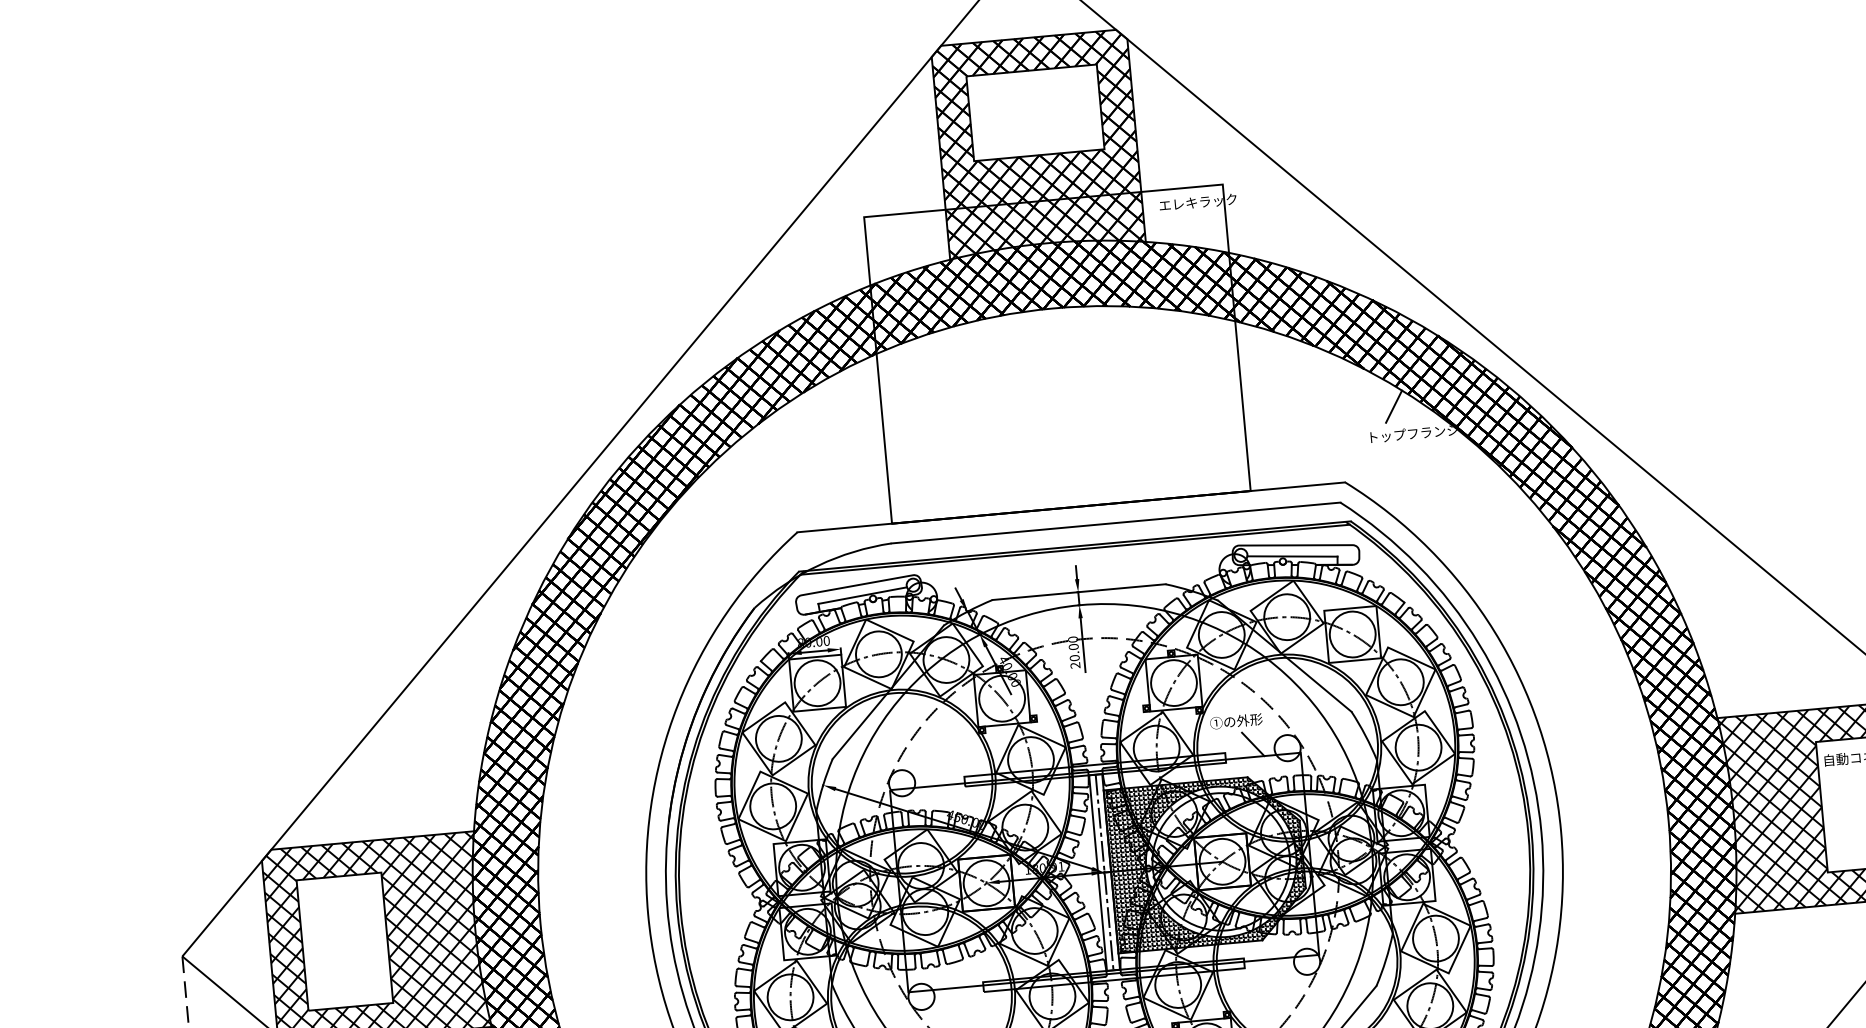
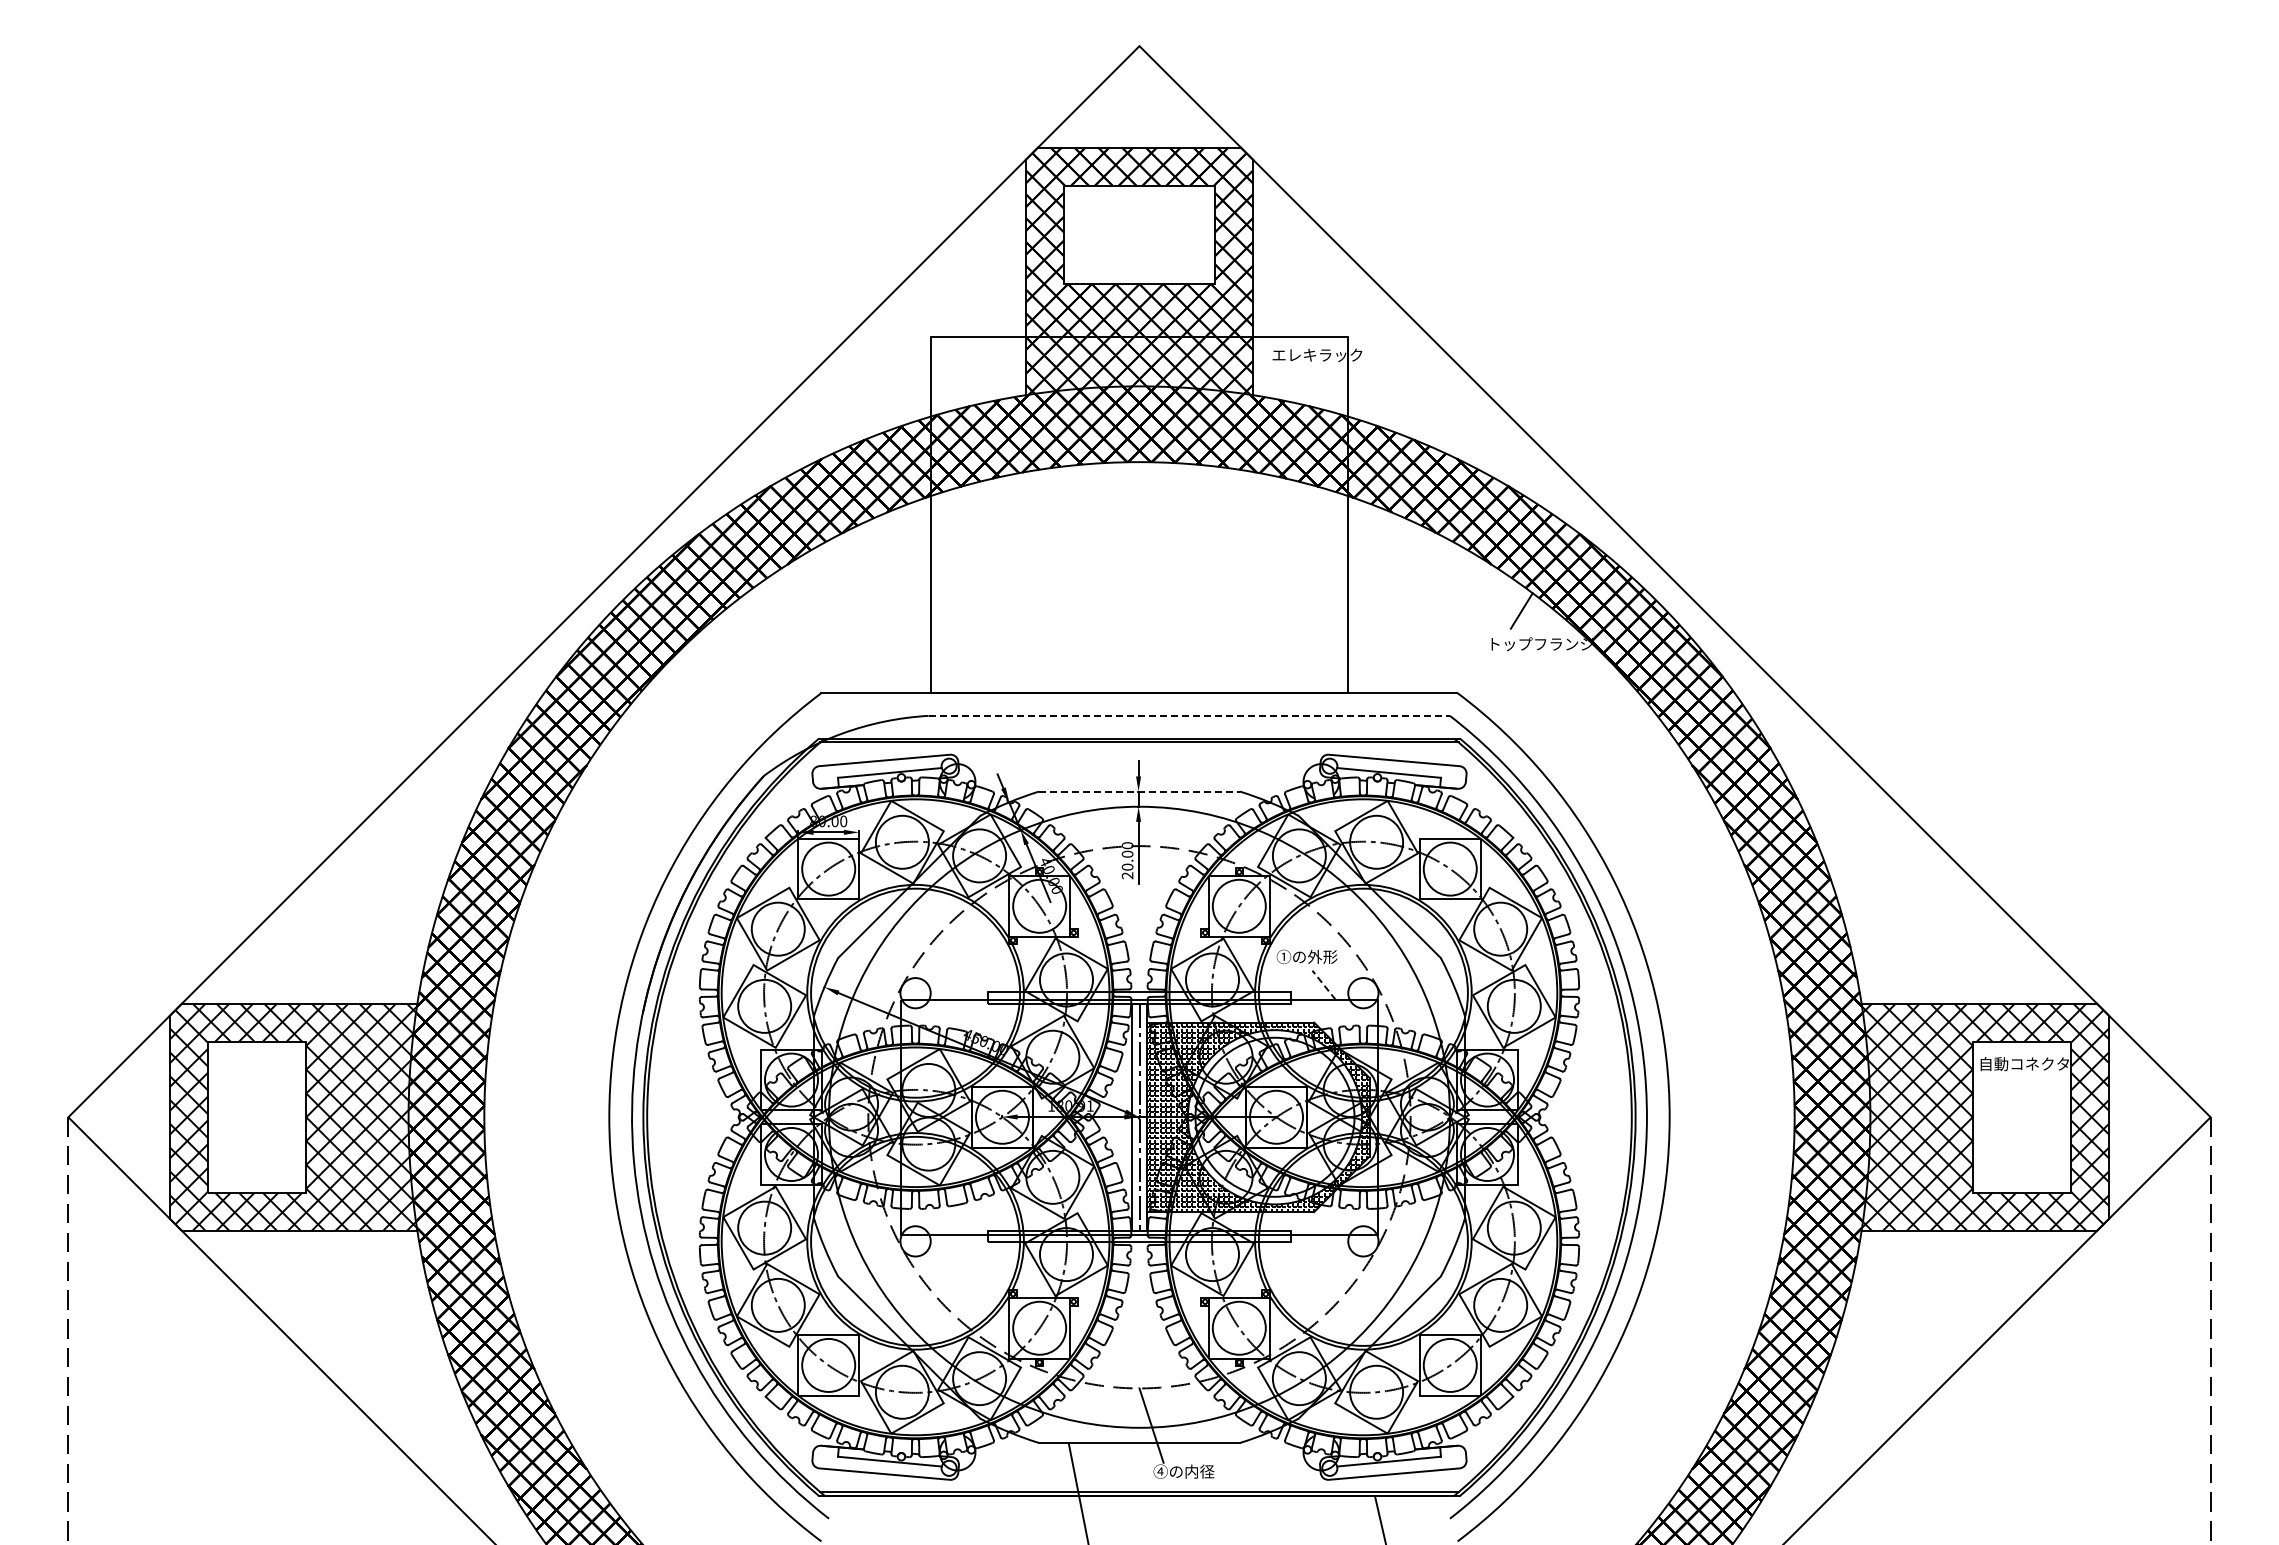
line: (1116, 522) -> (1189, 715), solid -> dashed
line: (1079, 592) -> (1139, 791), solid -> dashed
line: (1253, 744) -> (1324, 985), solid -> dashed

